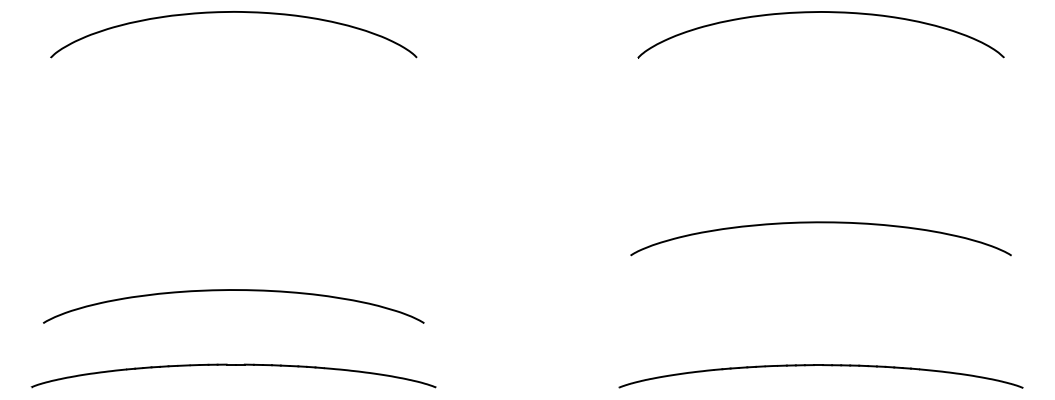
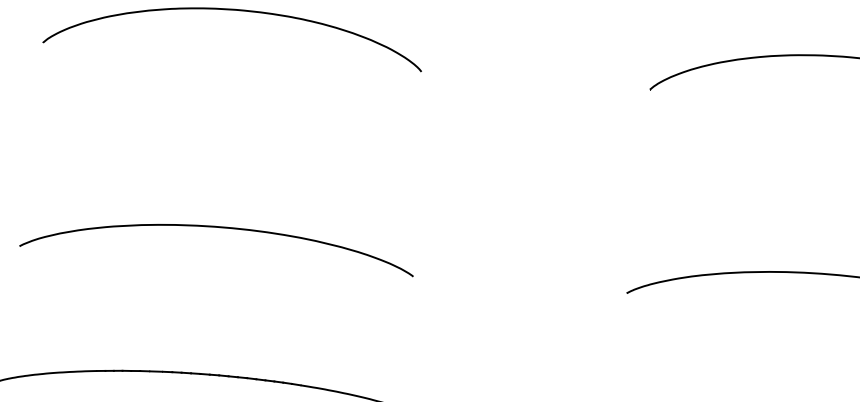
curve: (233, 290) -> (218, 227), moved

